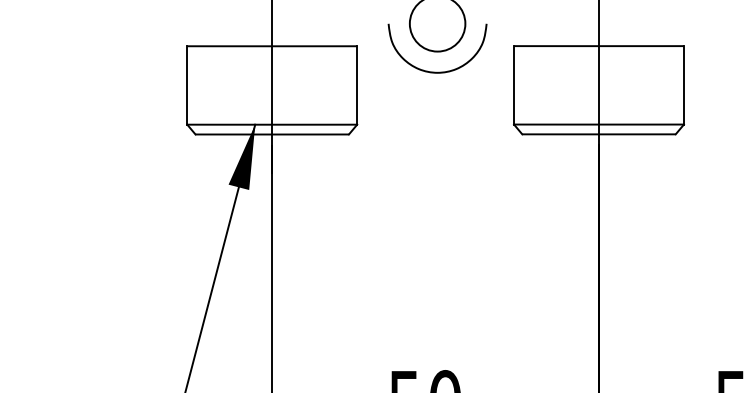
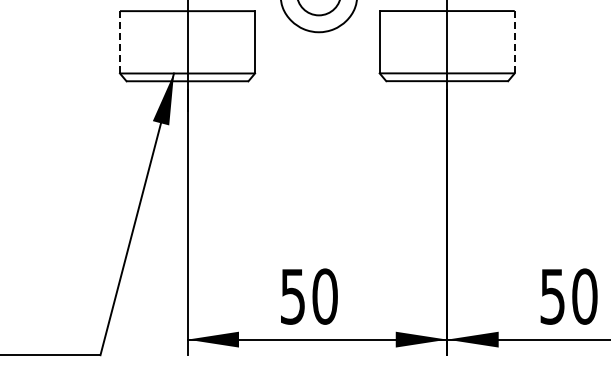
line: (683, 84) -> (514, 41), solid -> dashed
line: (187, 85) -> (120, 42), solid -> dashed

